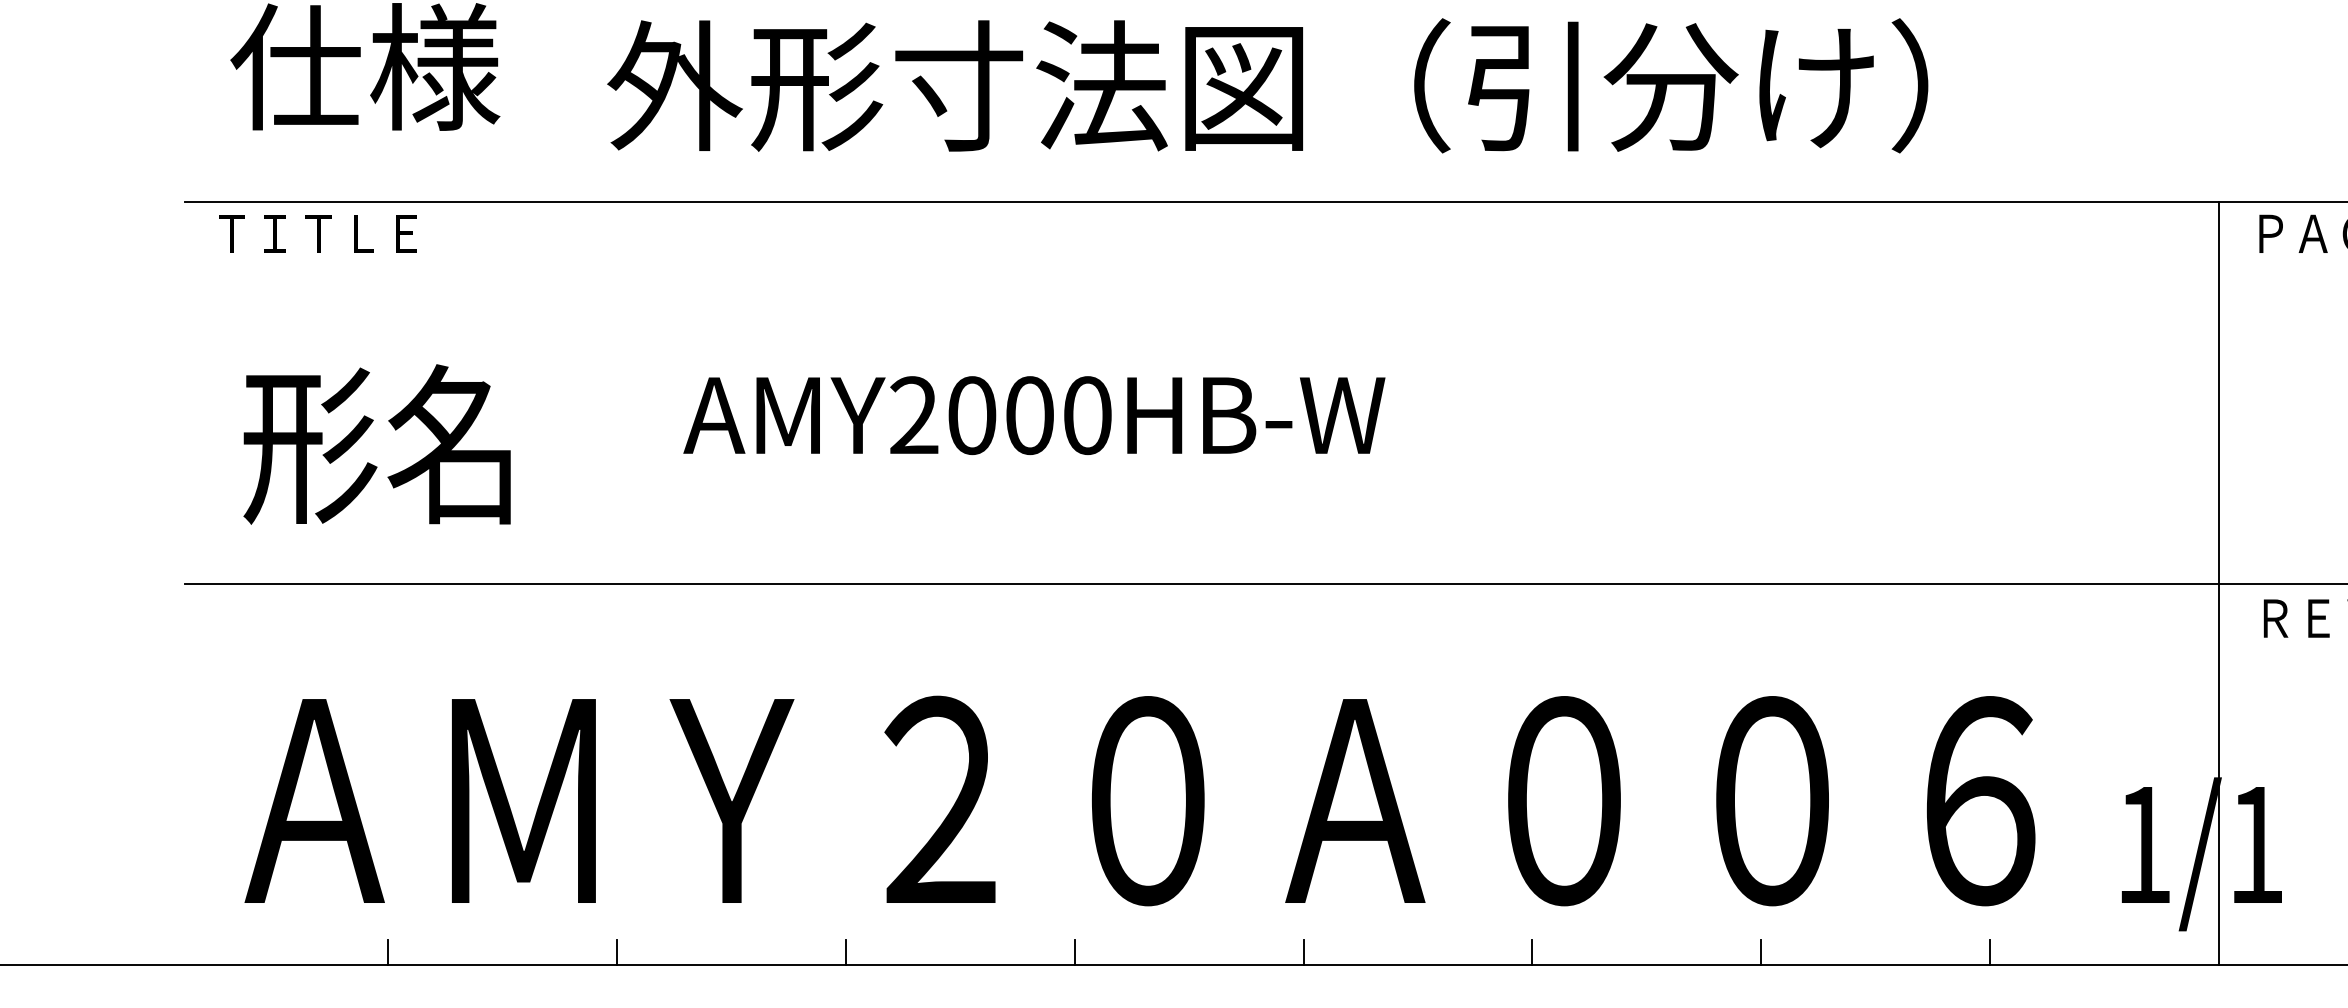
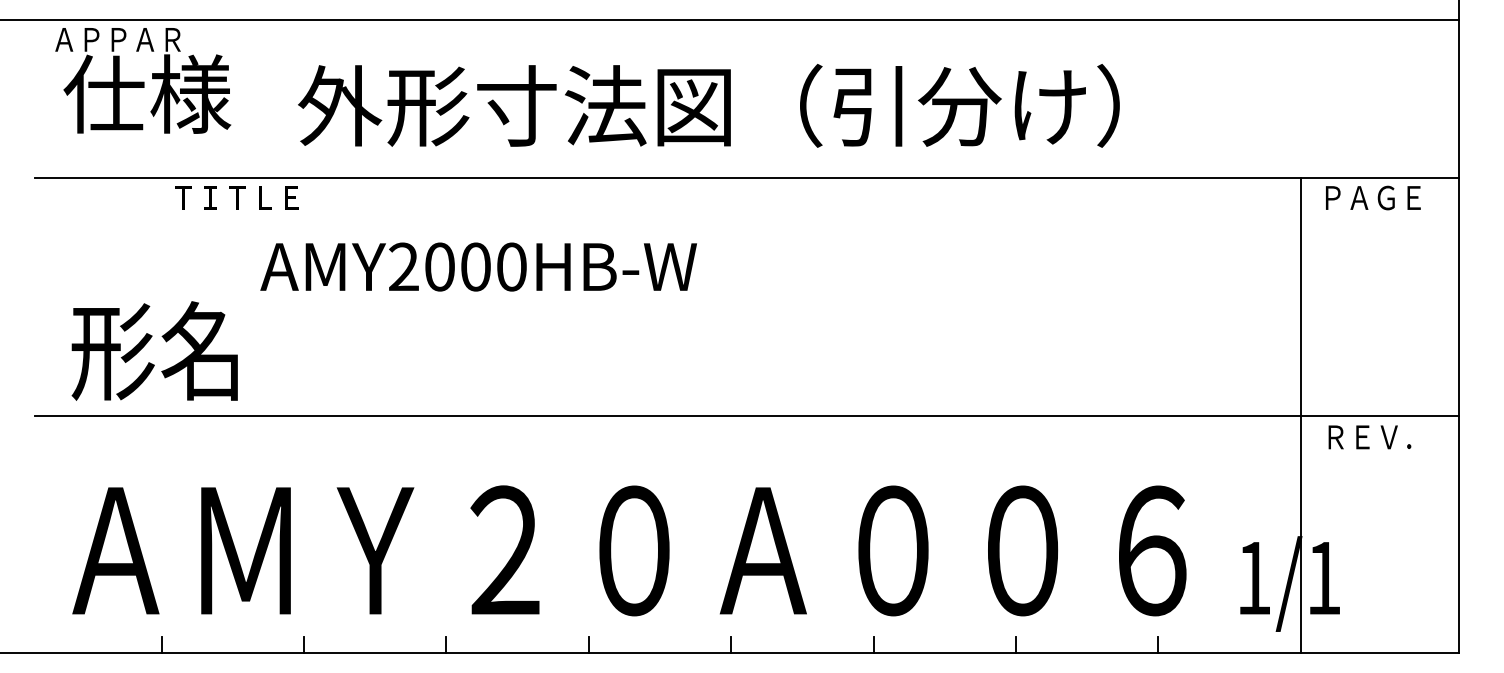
text: (317, 233) -> (236, 197), moved
text: (1034, 414) -> (478, 266), moved
text: (376, 443) -> (154, 350), moved

